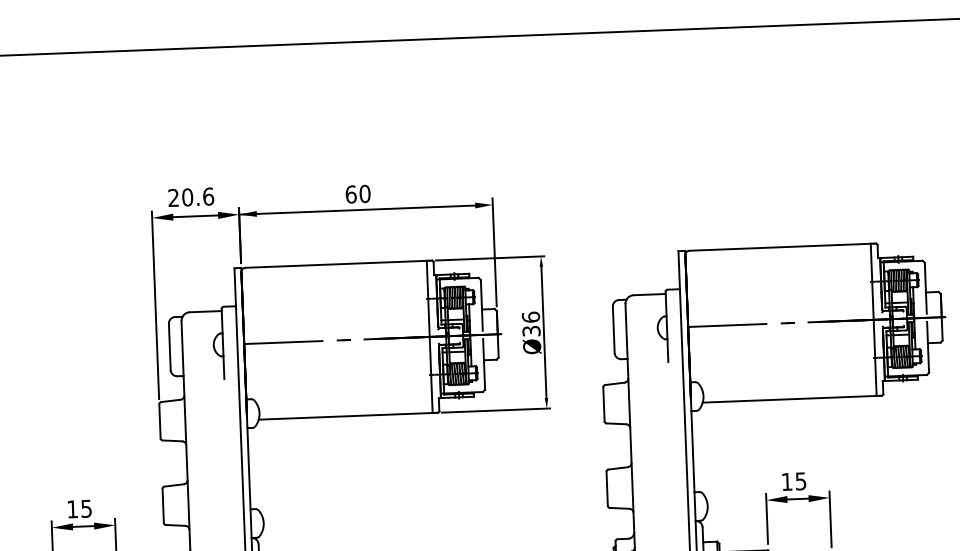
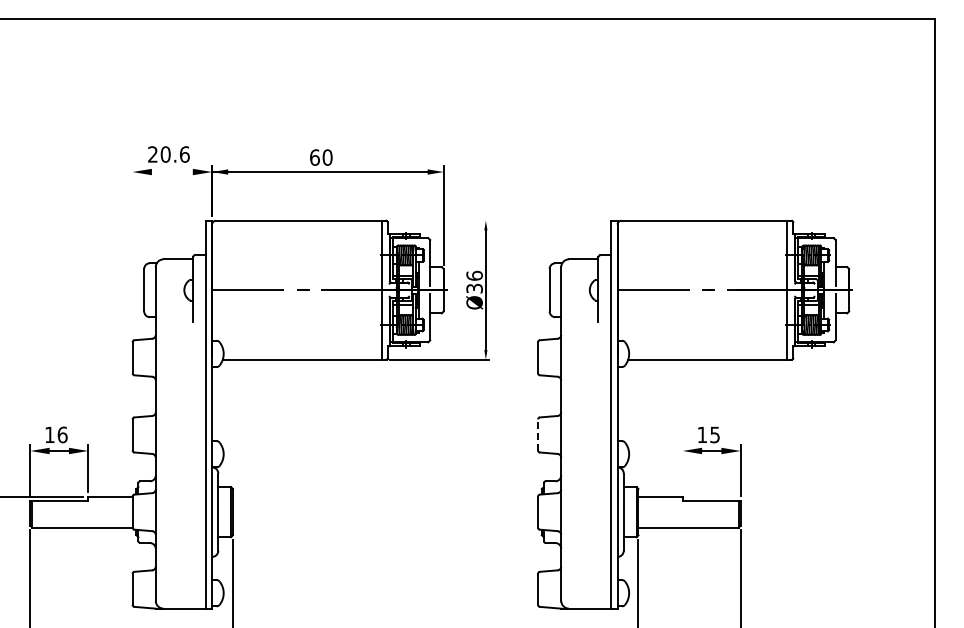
line: (194, 216) -> (171, 172), removed
line: (490, 258) -> (439, 220), removed
line: (155, 304) -> (132, 251), removed
line: (607, 488) -> (538, 434), solid -> dashed
text: (86, 508) -> (62, 434), 15 -> 16
line: (766, 518) -> (682, 467), removed

